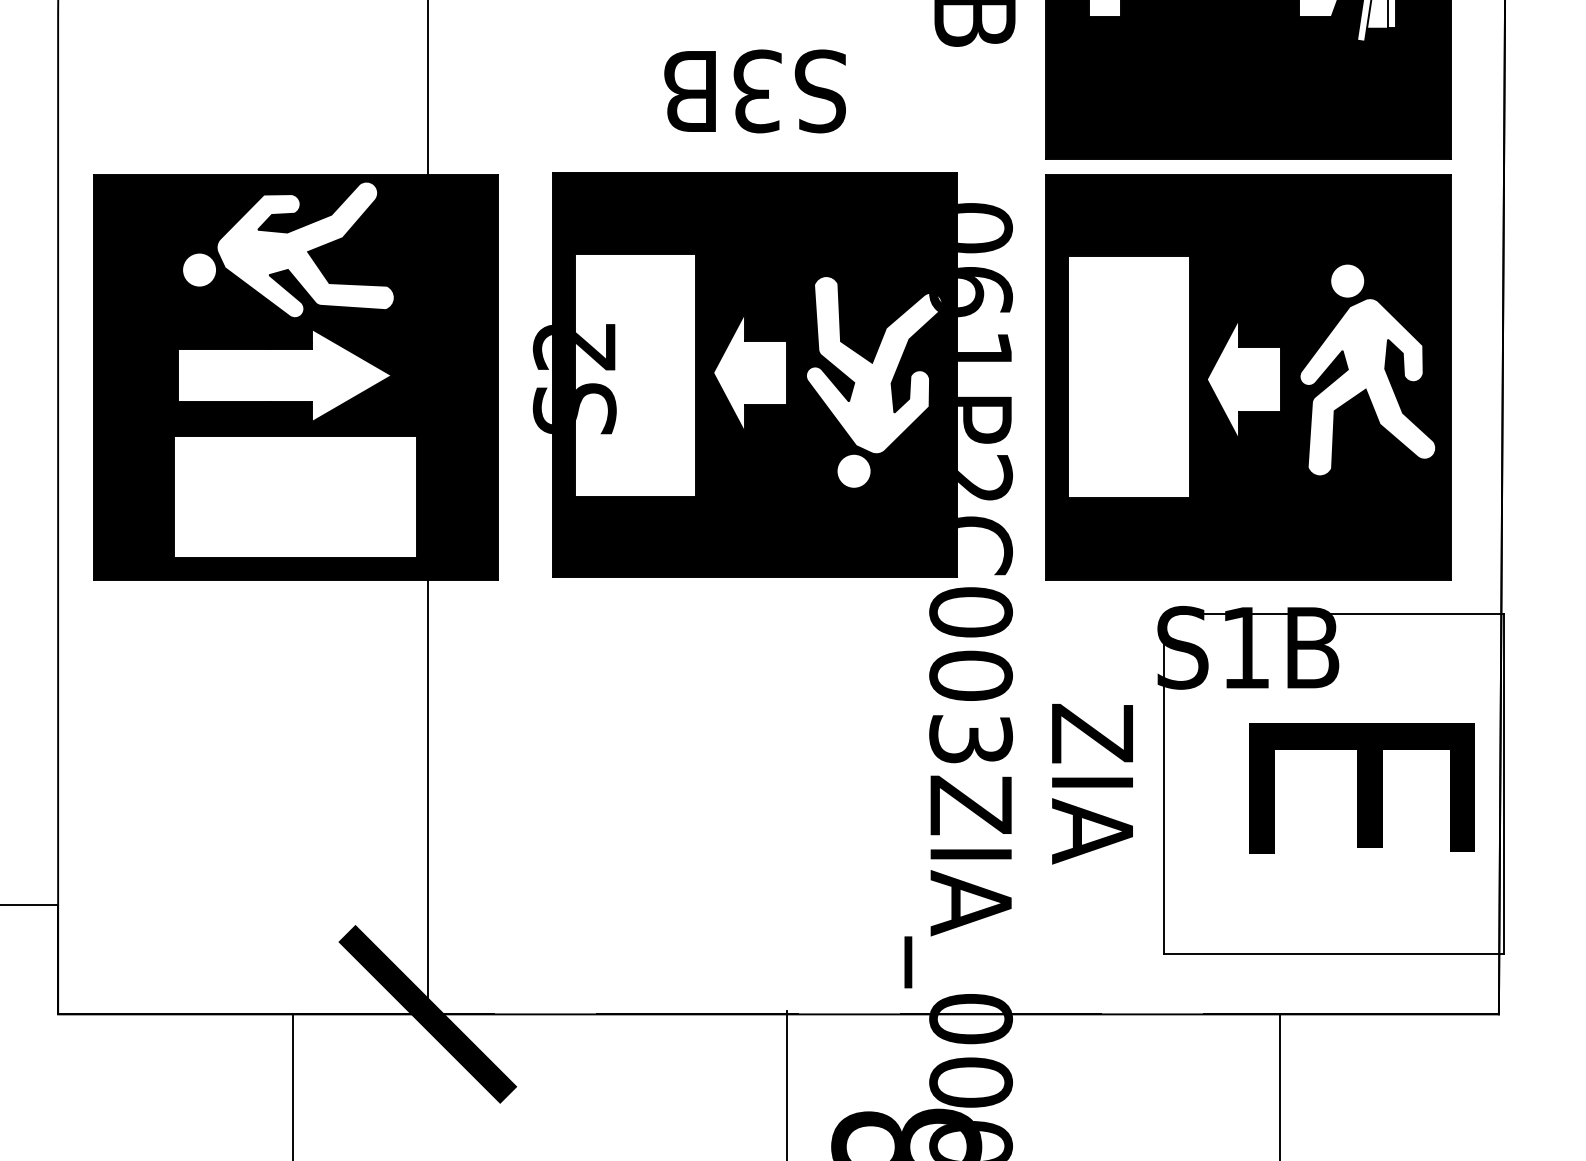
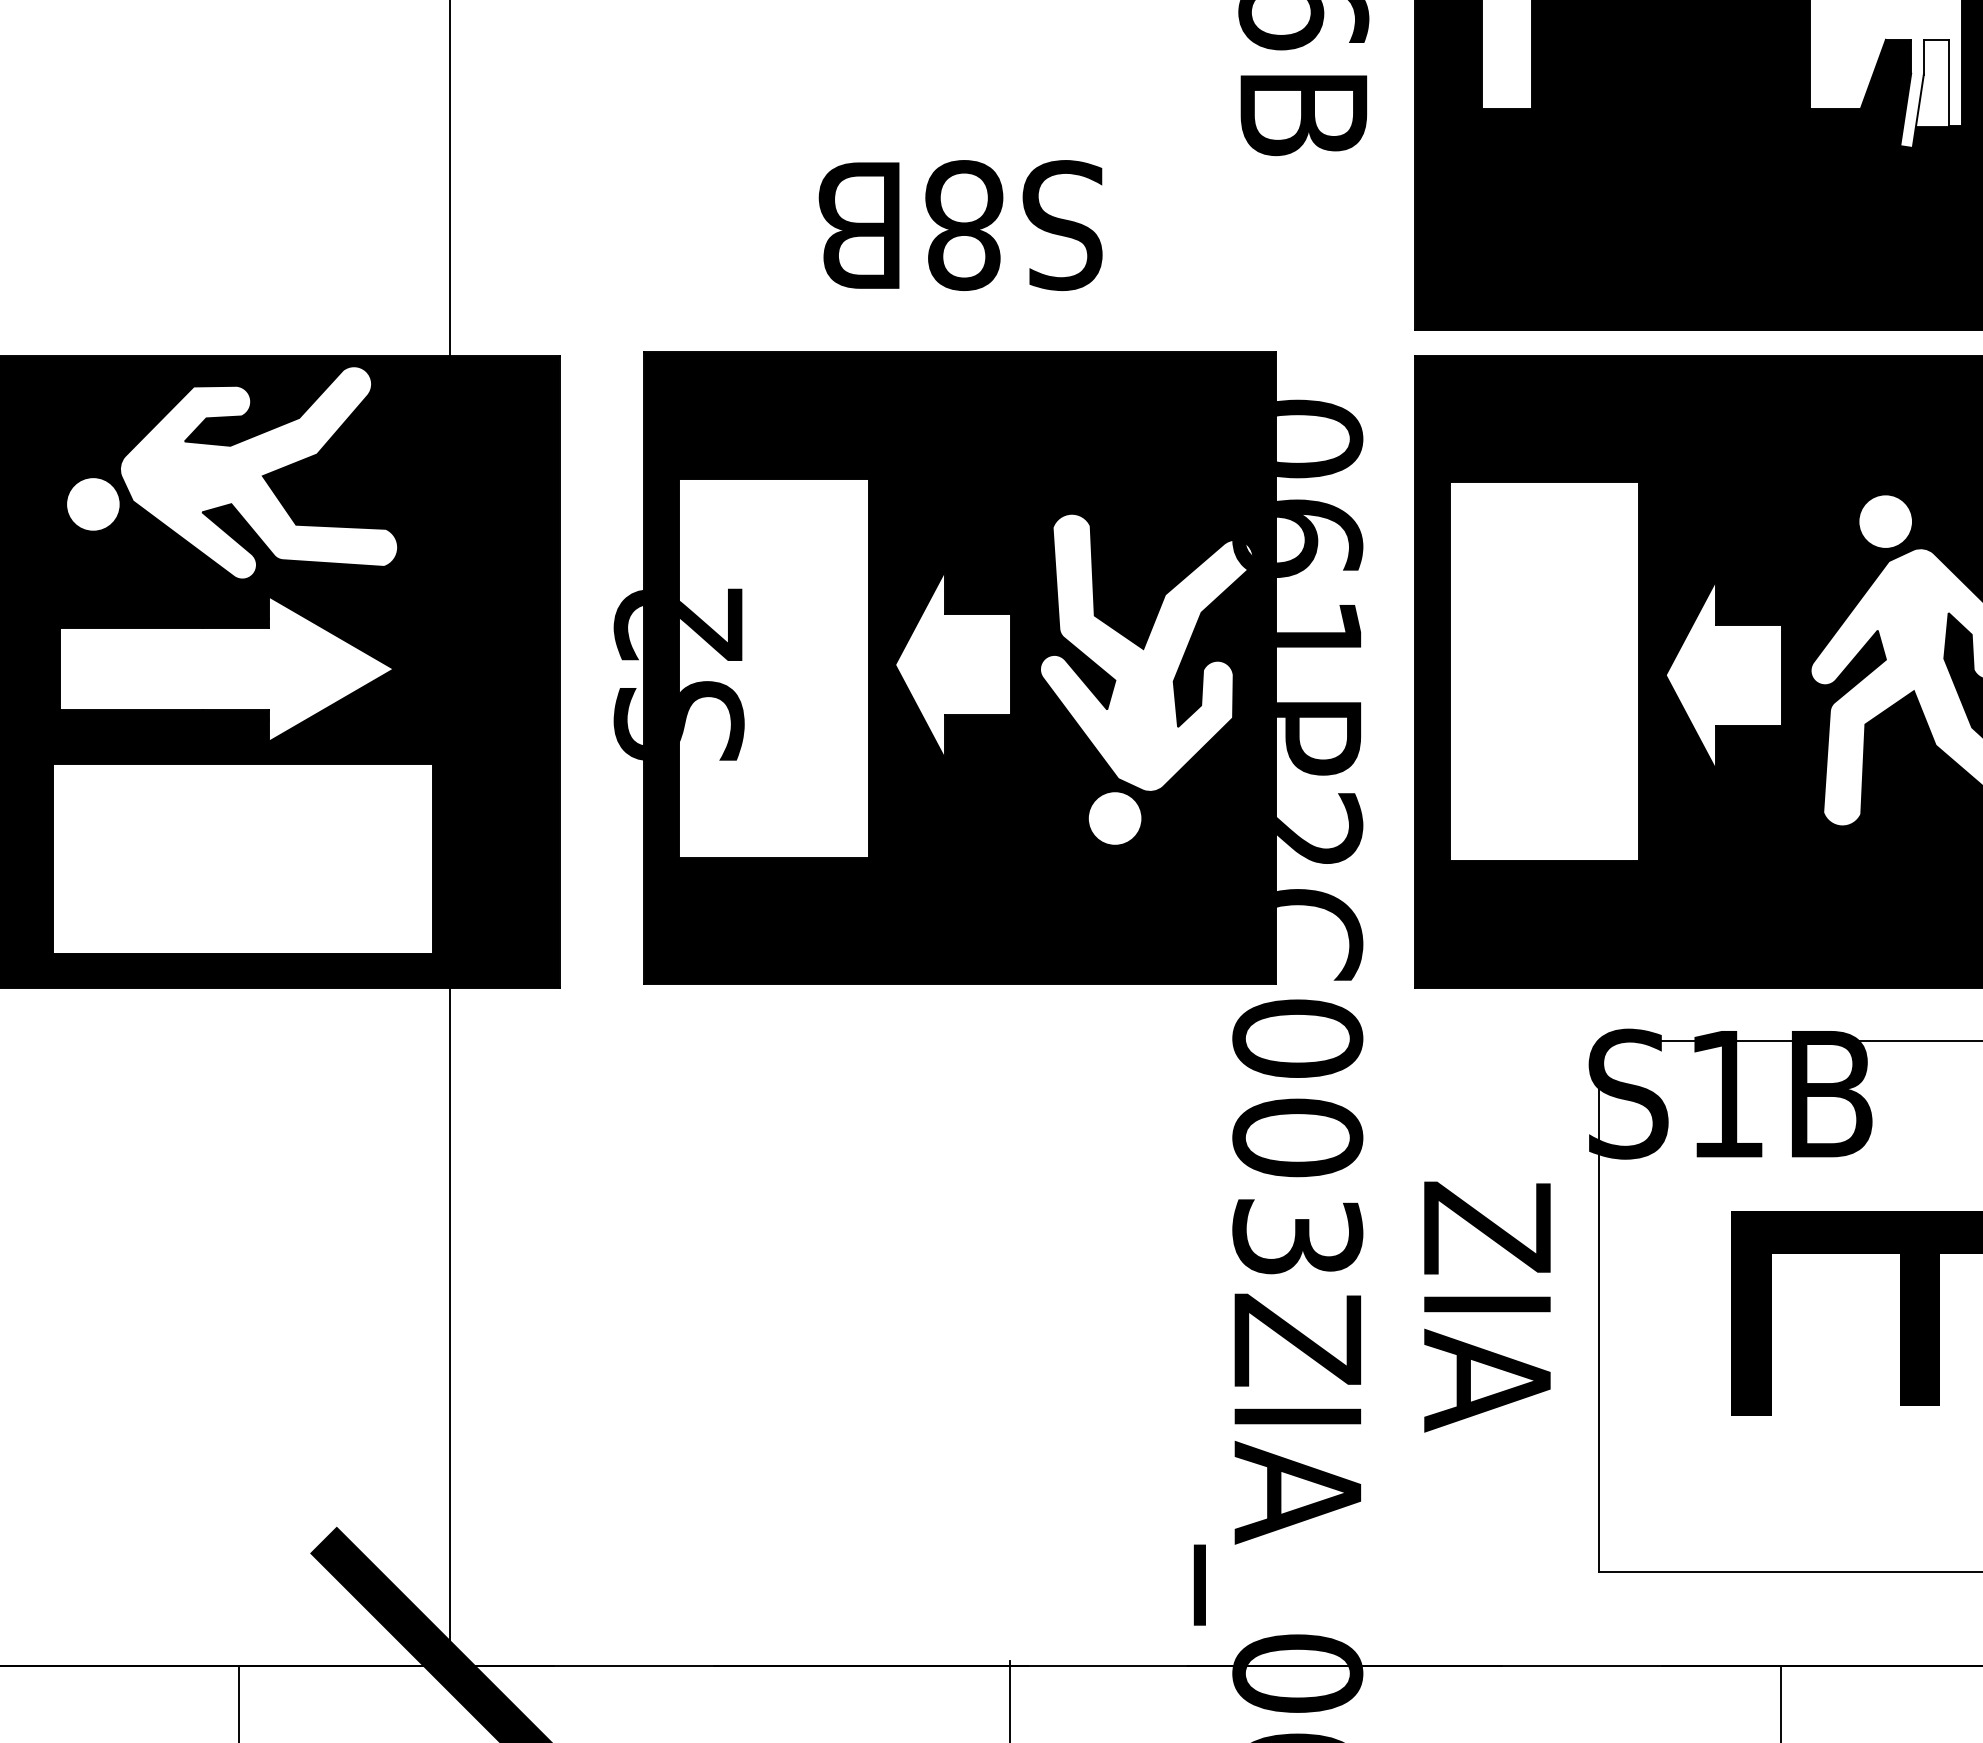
text: (757, 91) -> (964, 225), S3B -> S8B

